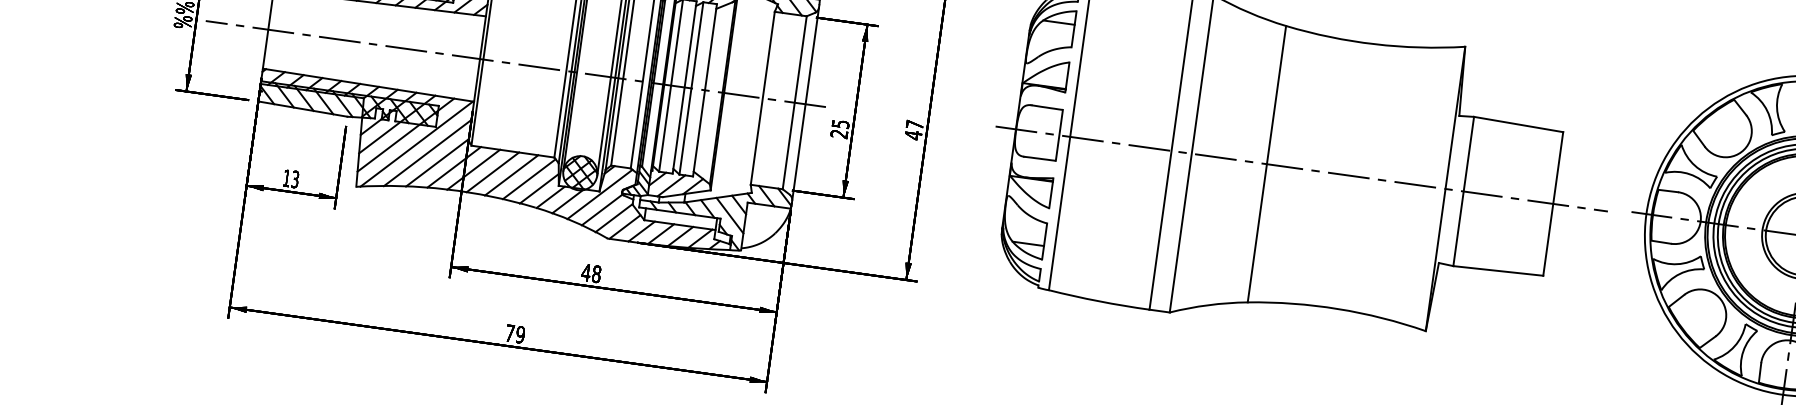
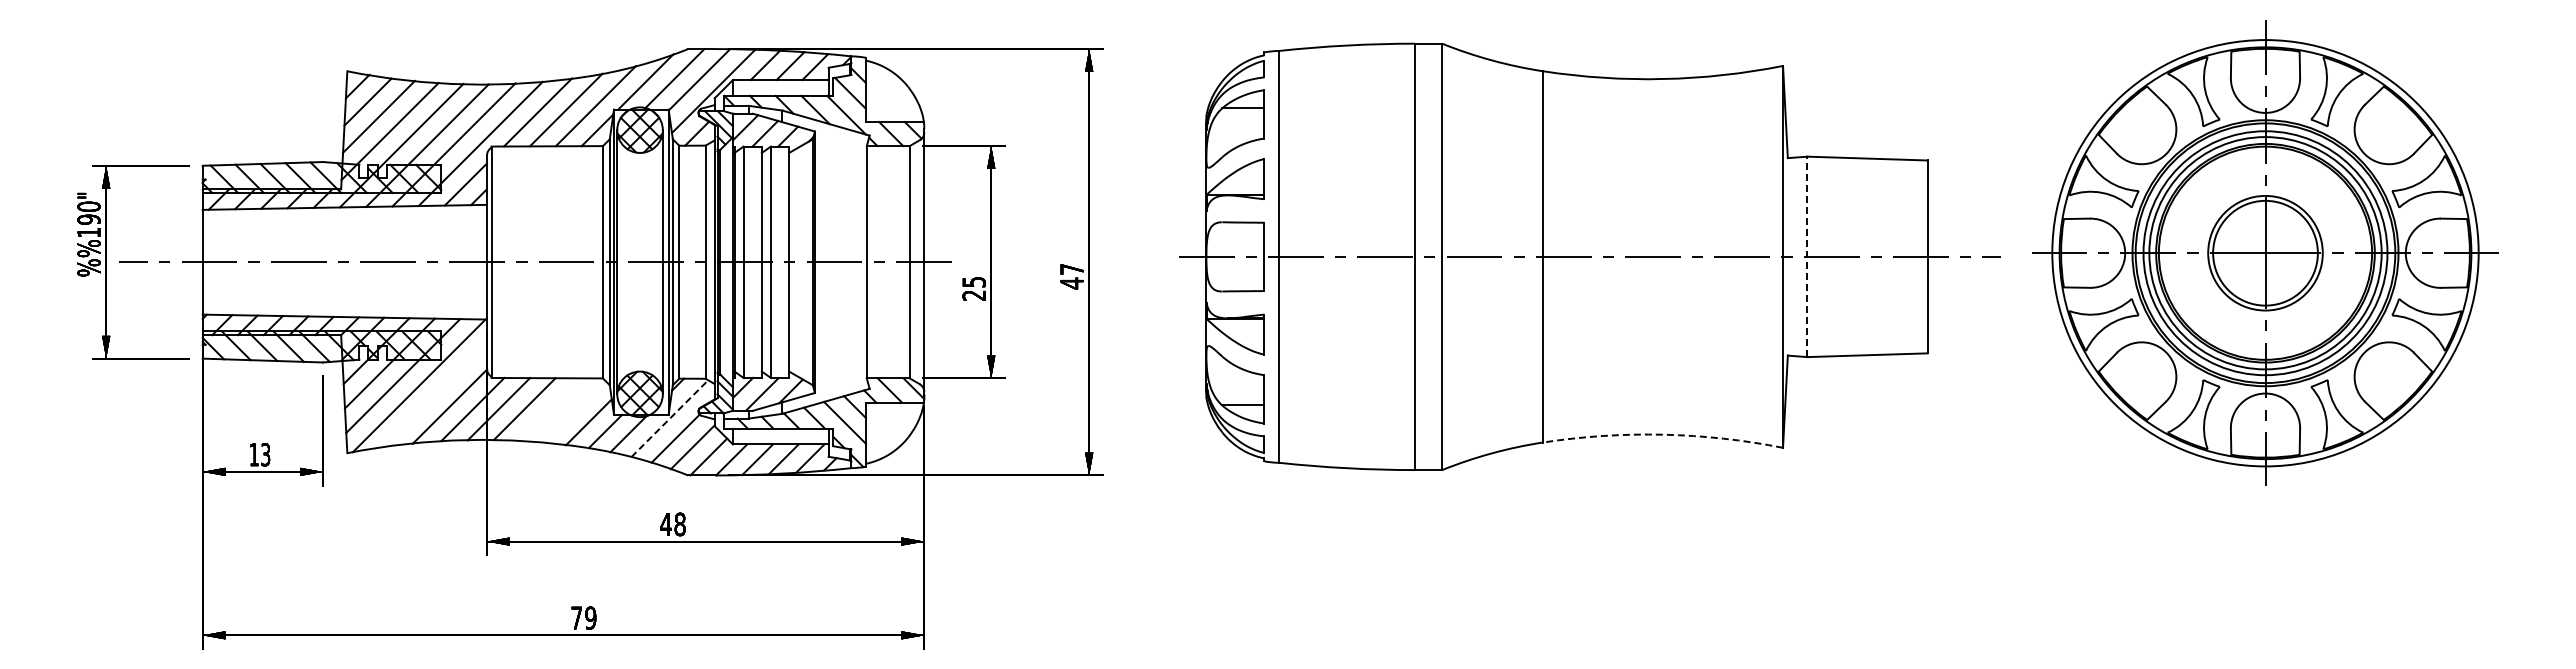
line: (427, 152) -> (435, 395), removed
line: (511, 175) -> (549, 409), removed
line: (528, 179) -> (573, 411), removed
line: (1463, 191) -> (1807, 256), solid -> dashed
line: (600, 194) -> (670, 418), solid -> dashed
arc: (1338, 308) -> (1663, 434), solid -> dashed

